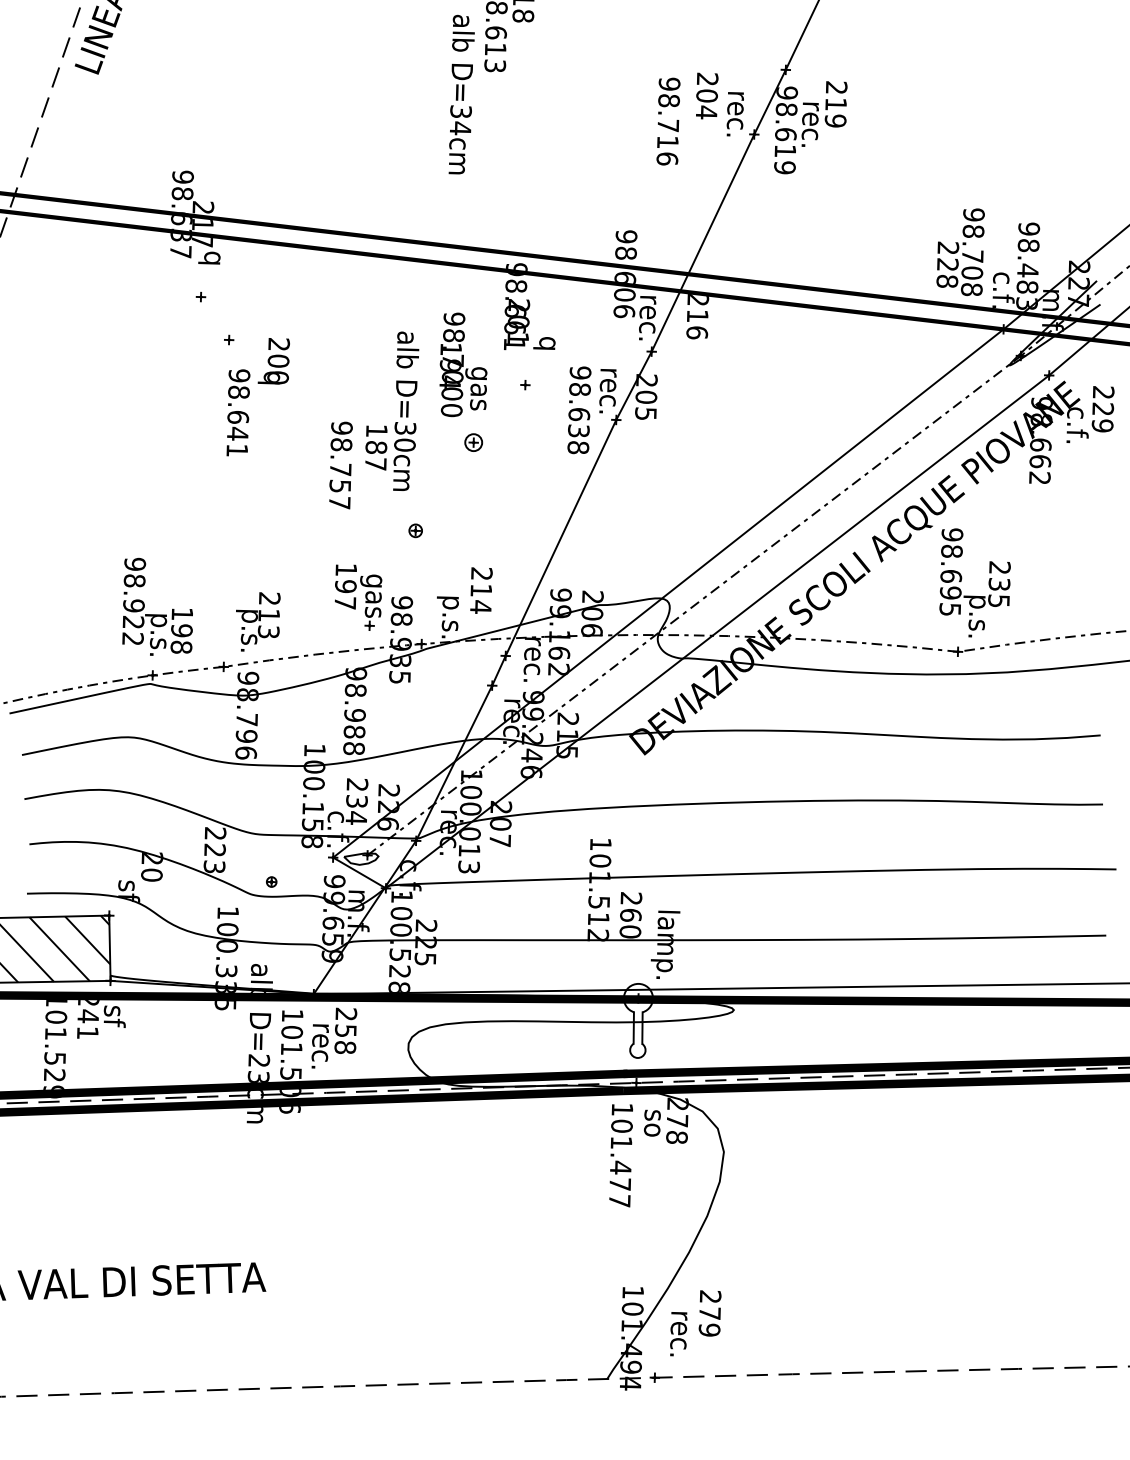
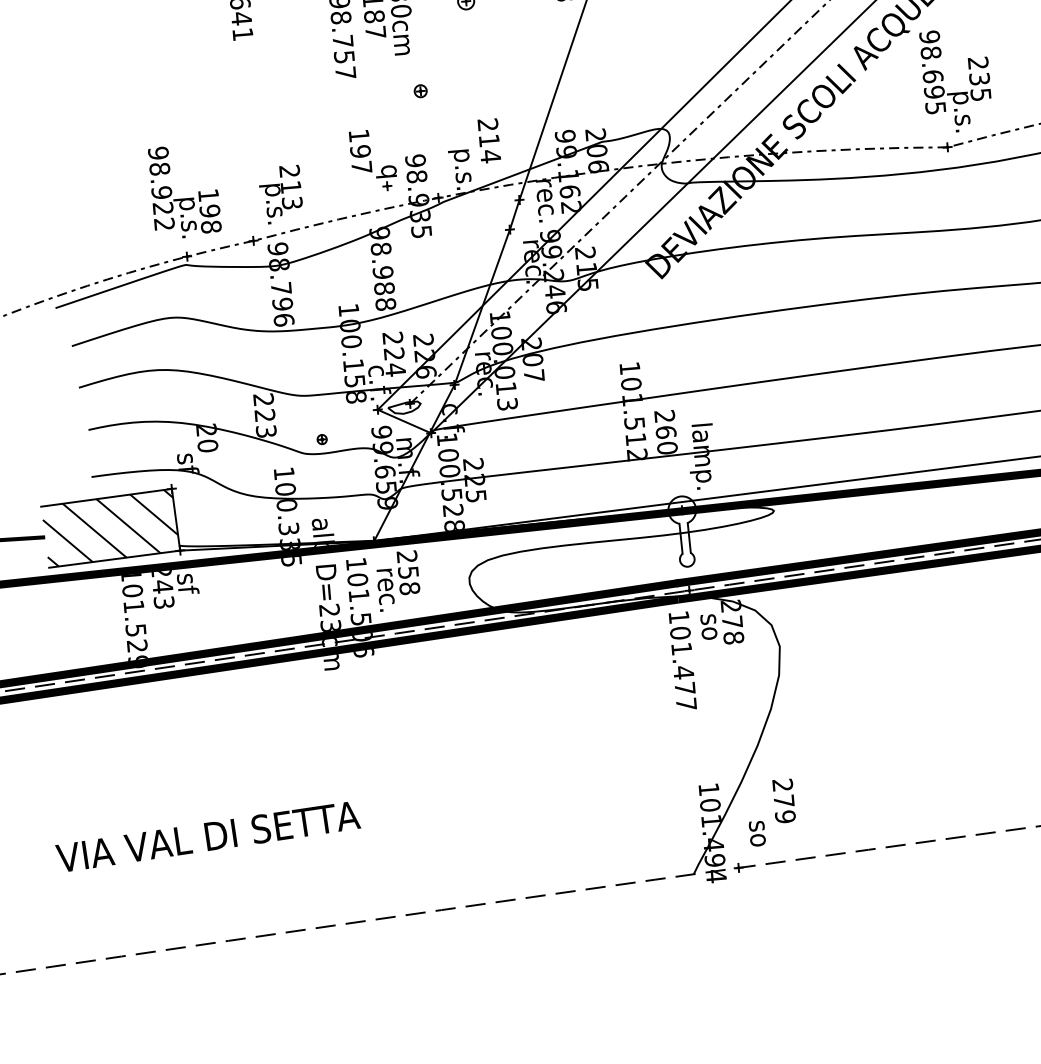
text: (370, 595) -> (384, 157), gas -> q
text: (356, 801) -> (393, 354), 234 -> 224
text: (87, 1032) -> (163, 602), 241 -> 243
text: (678, 1334) -> (756, 824), rec. -> so

